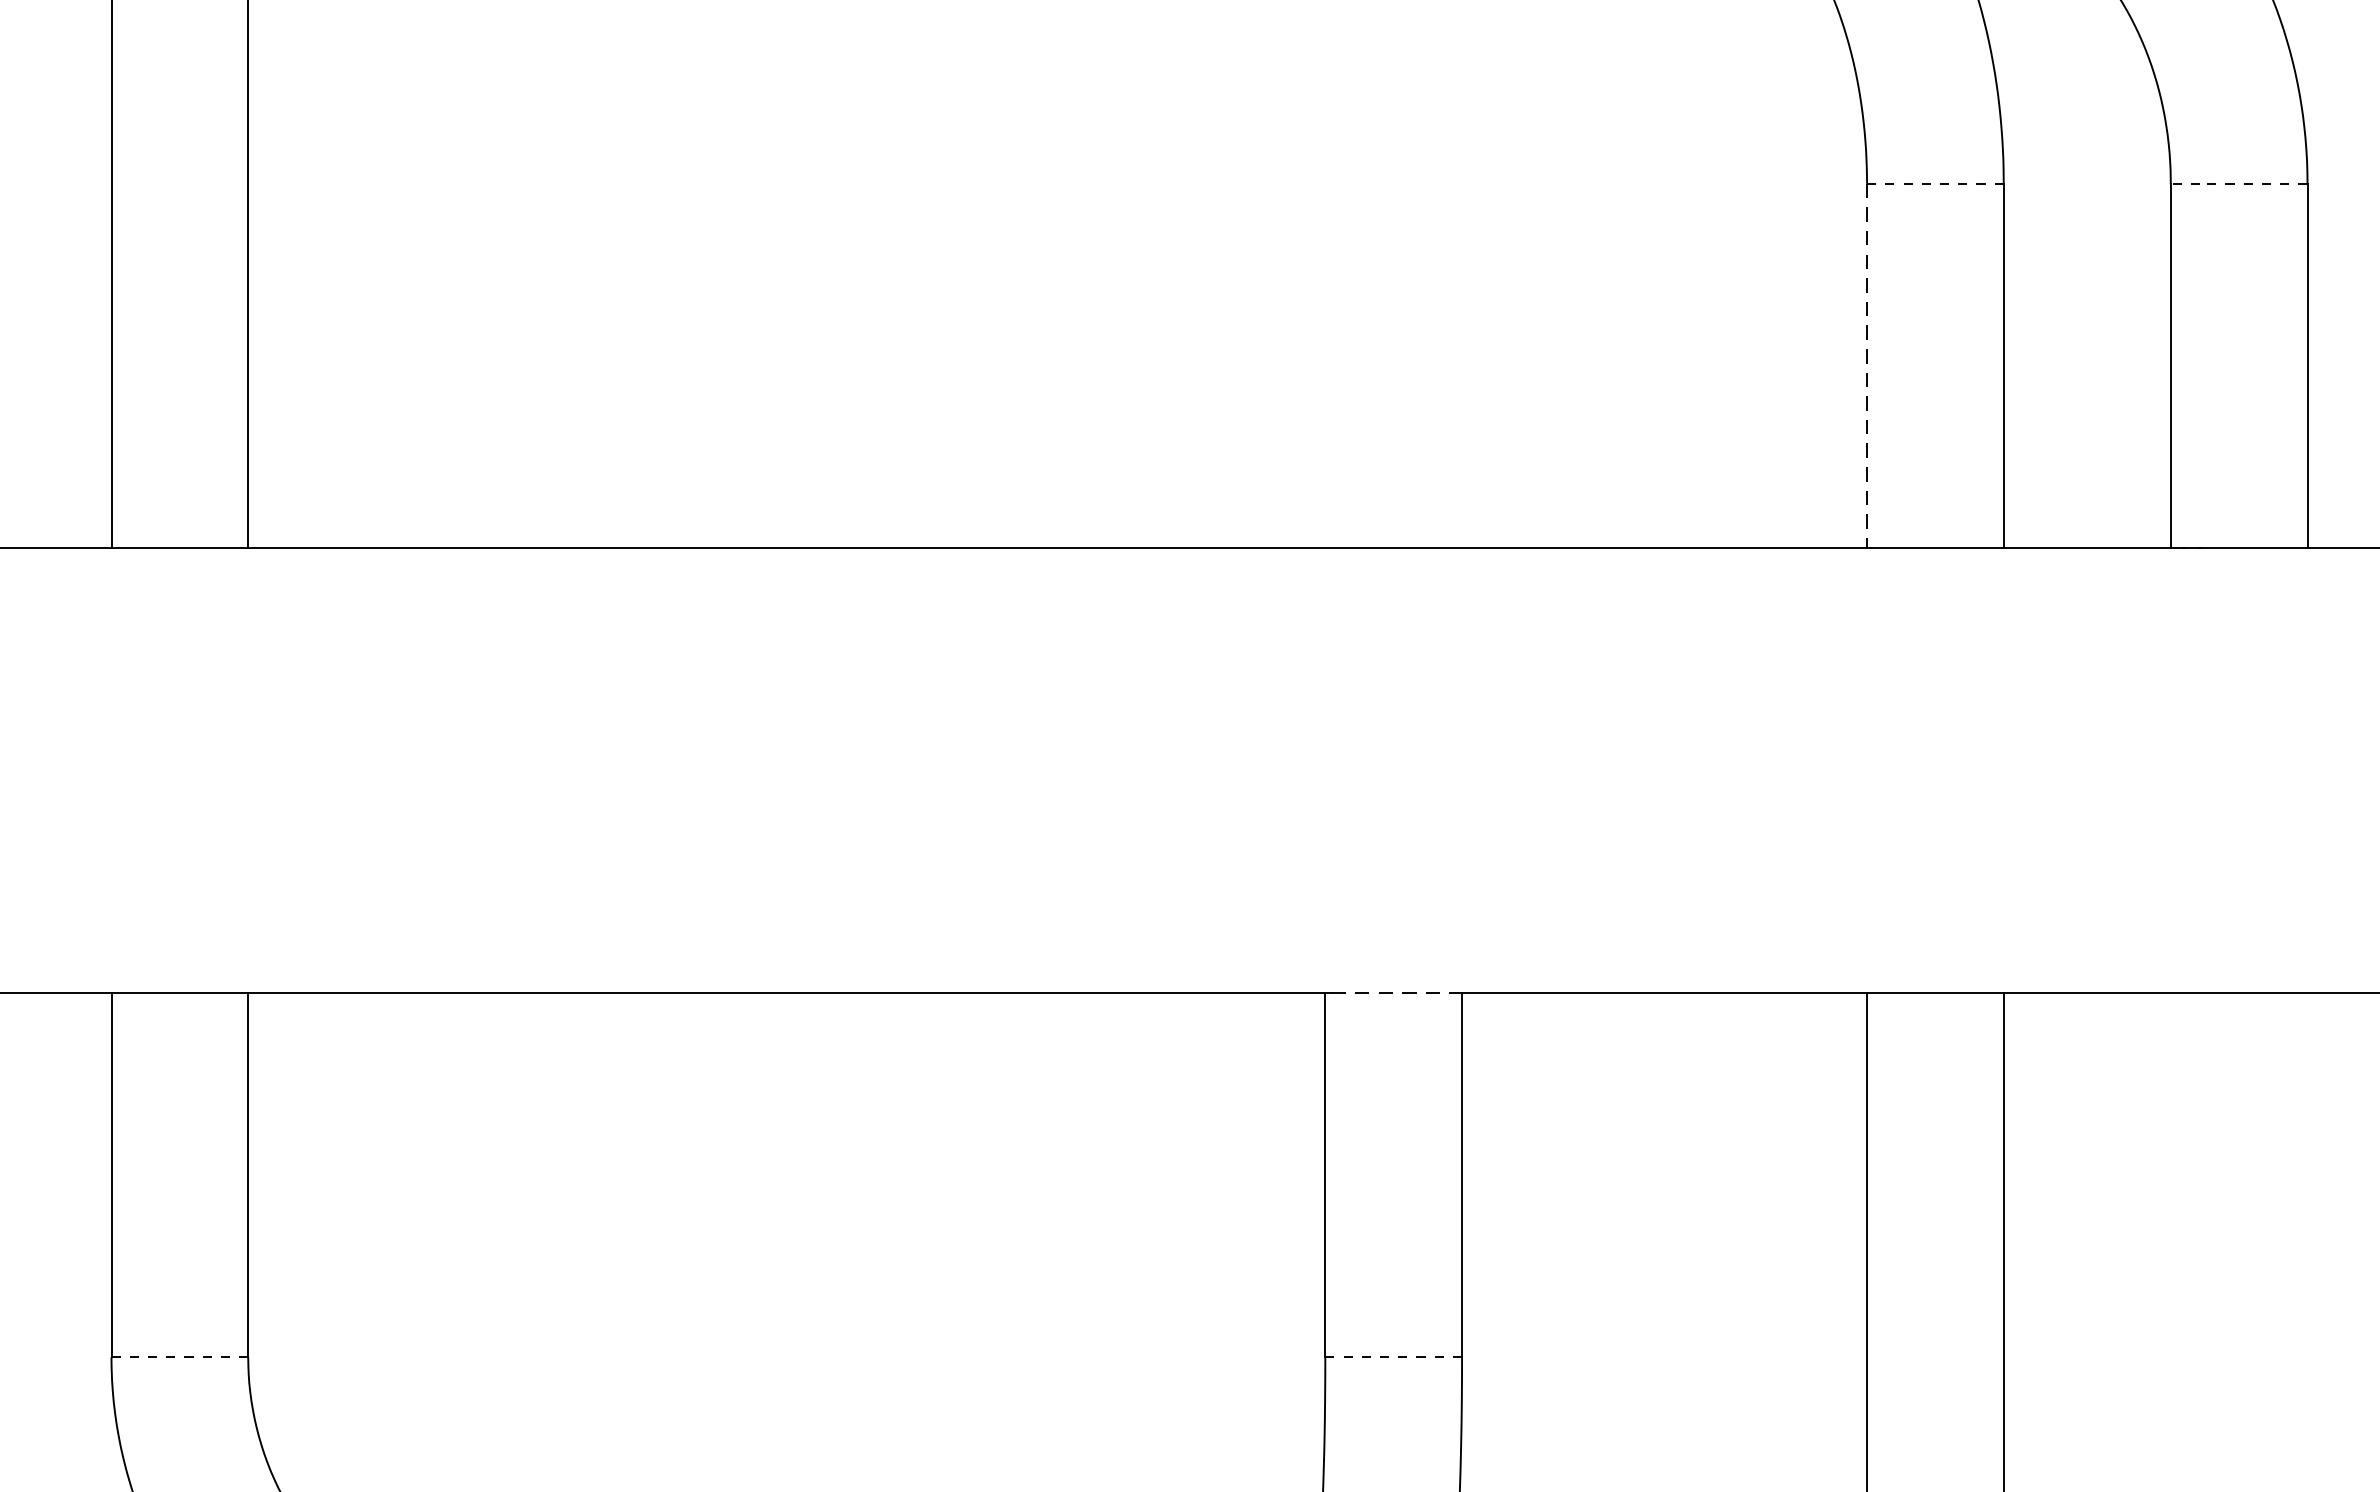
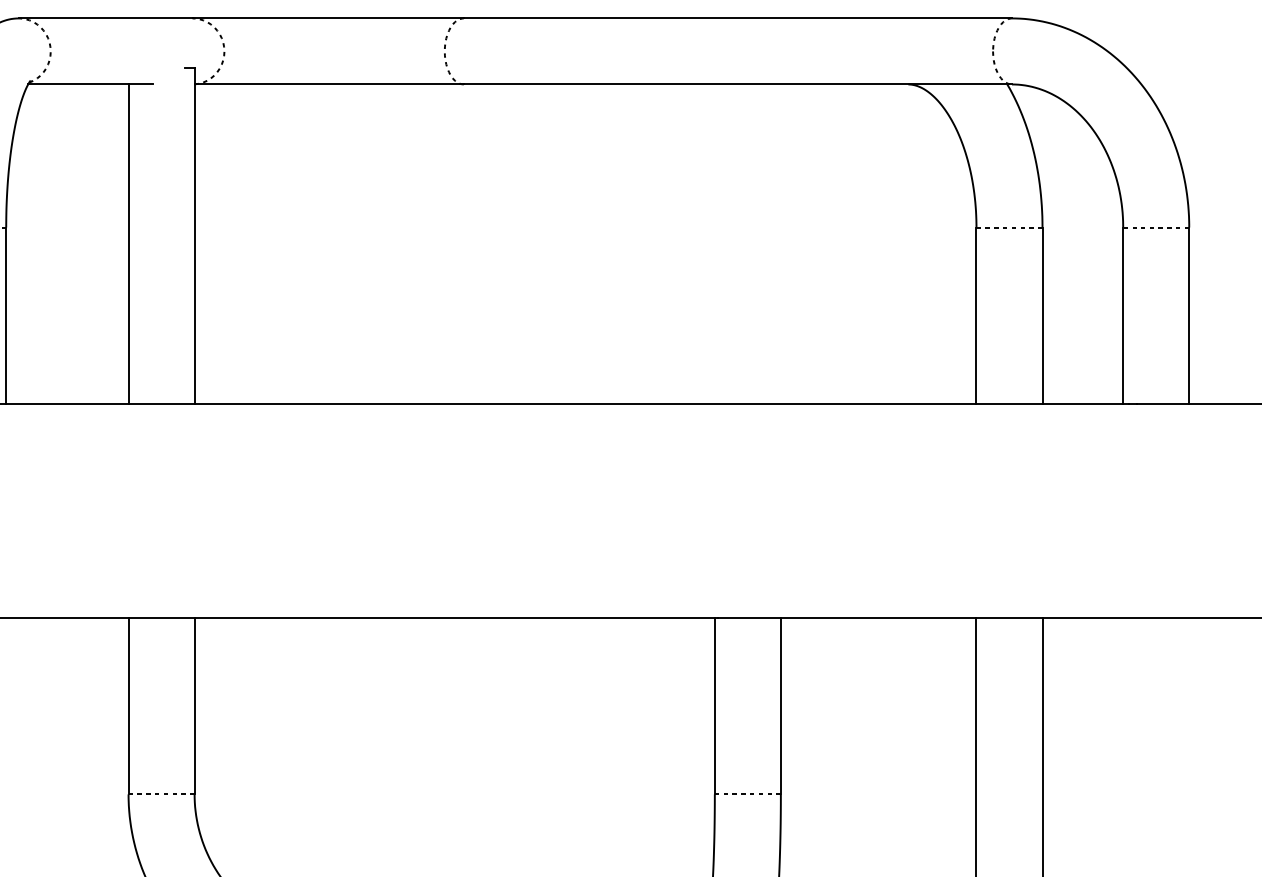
line: (1867, 367) -> (976, 316), dashed -> solid
line: (1397, 993) -> (749, 618), dashed -> solid

